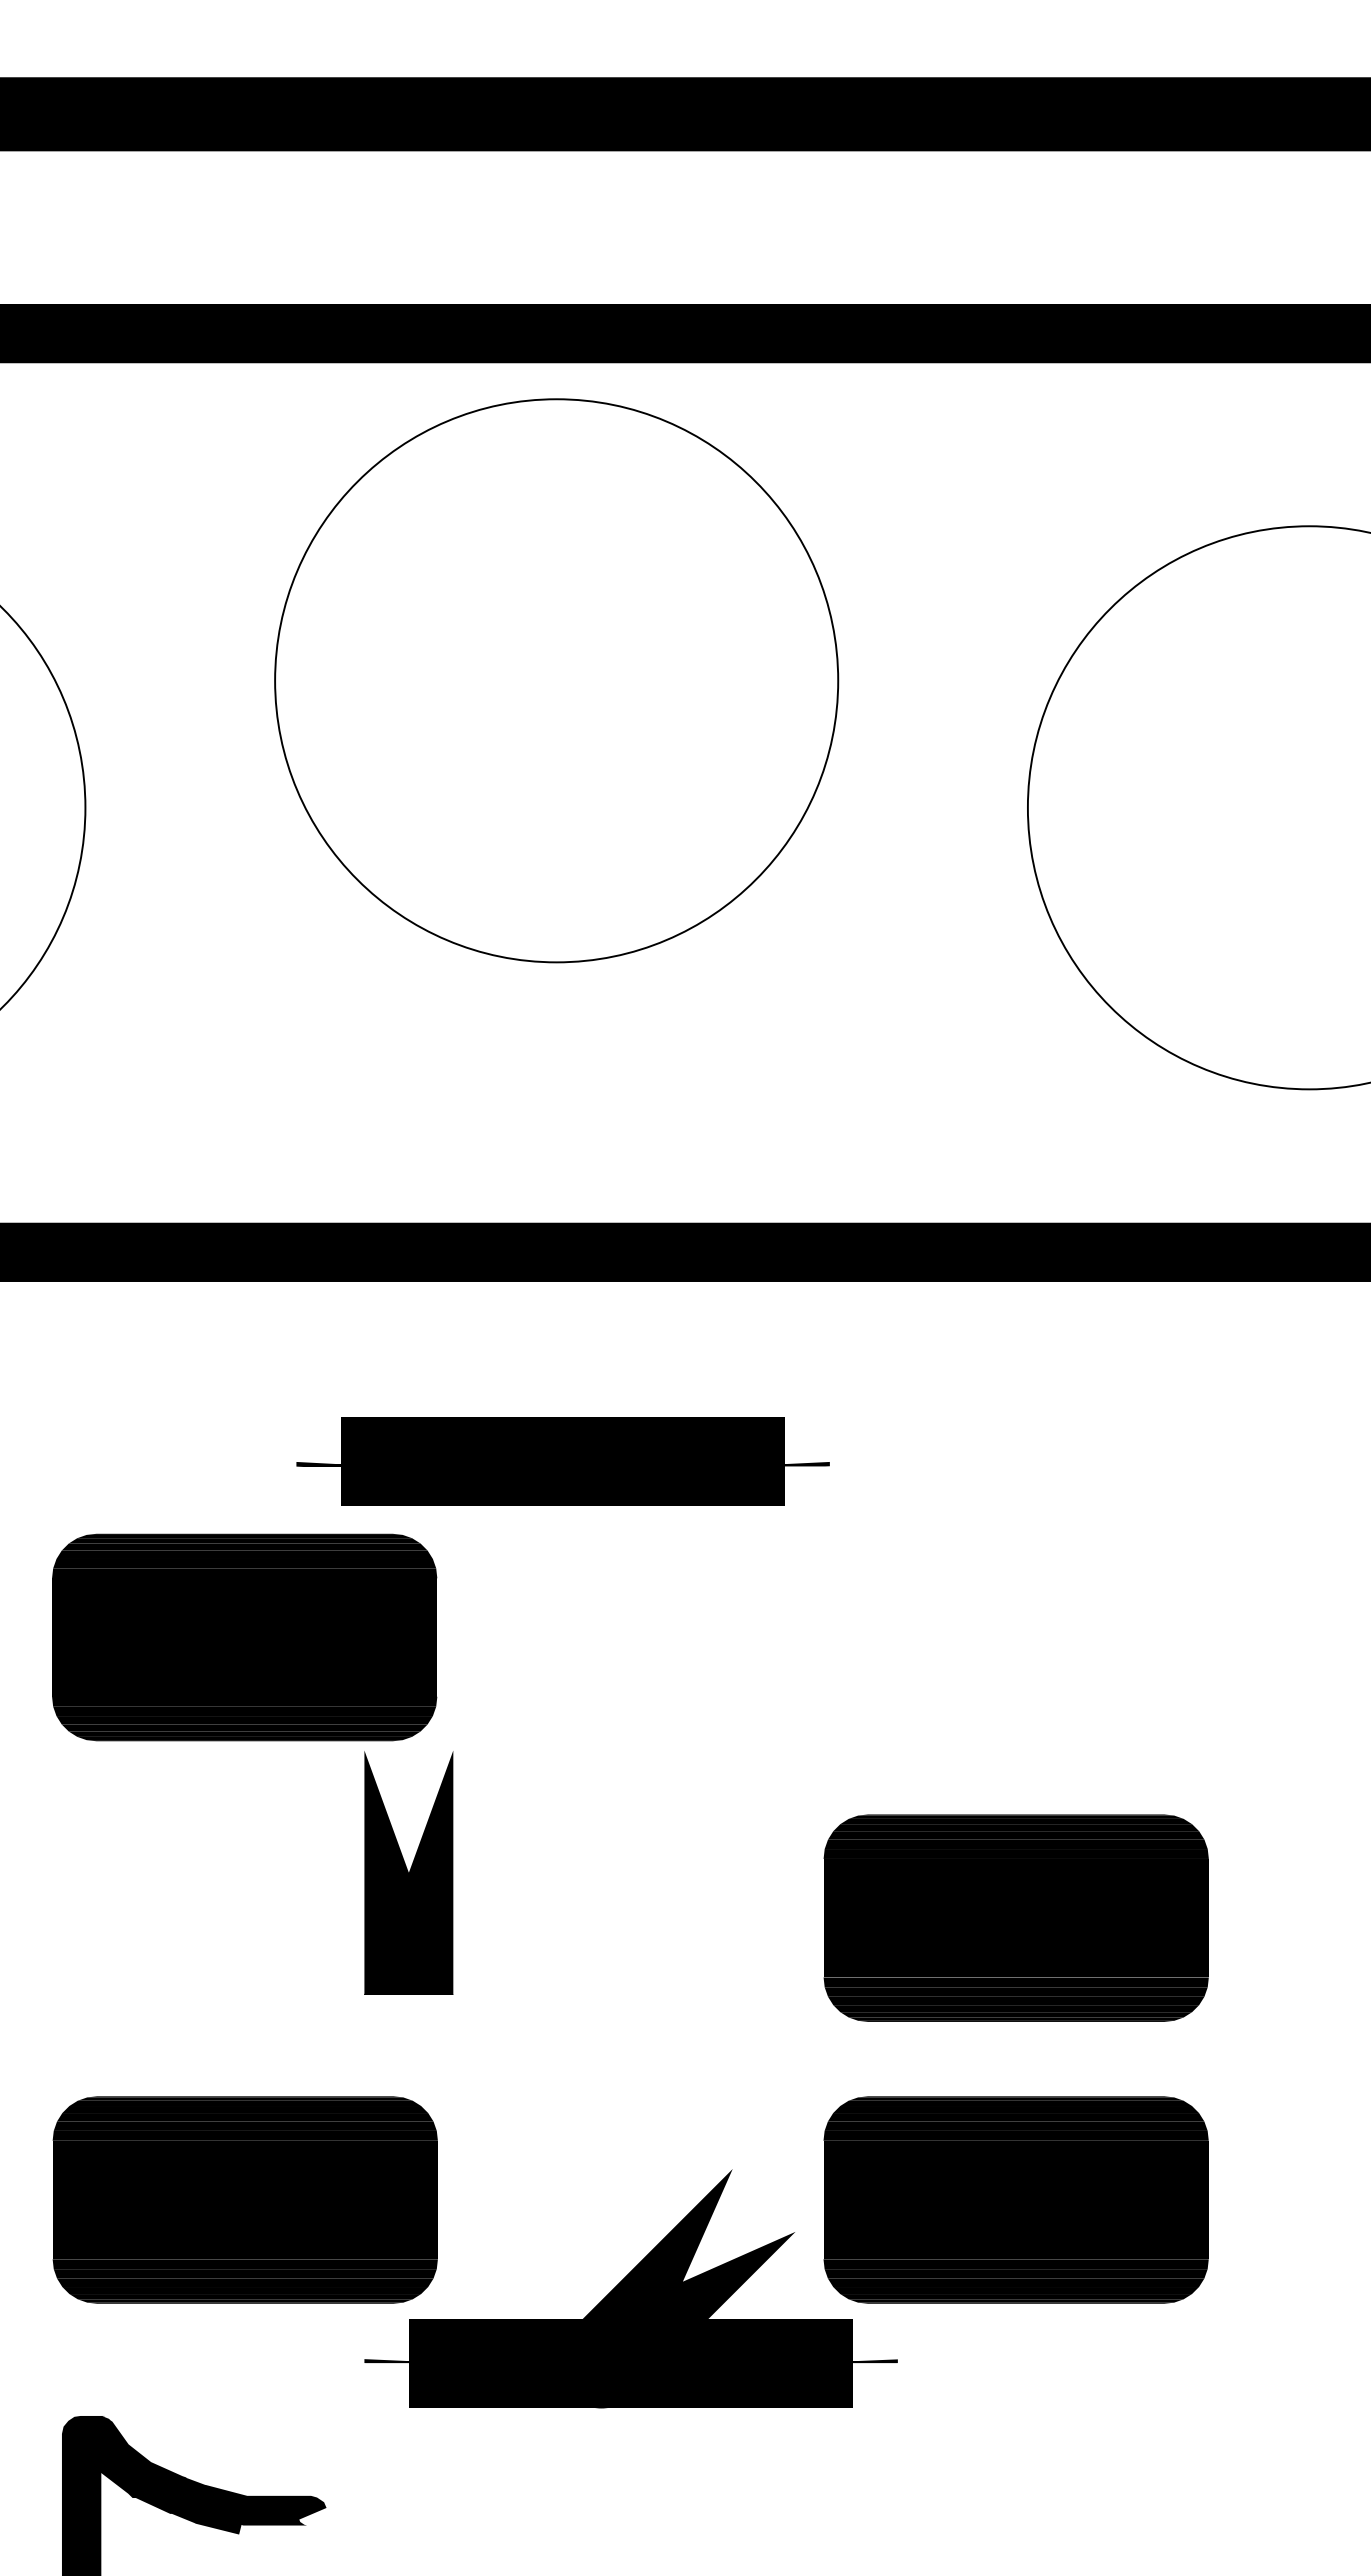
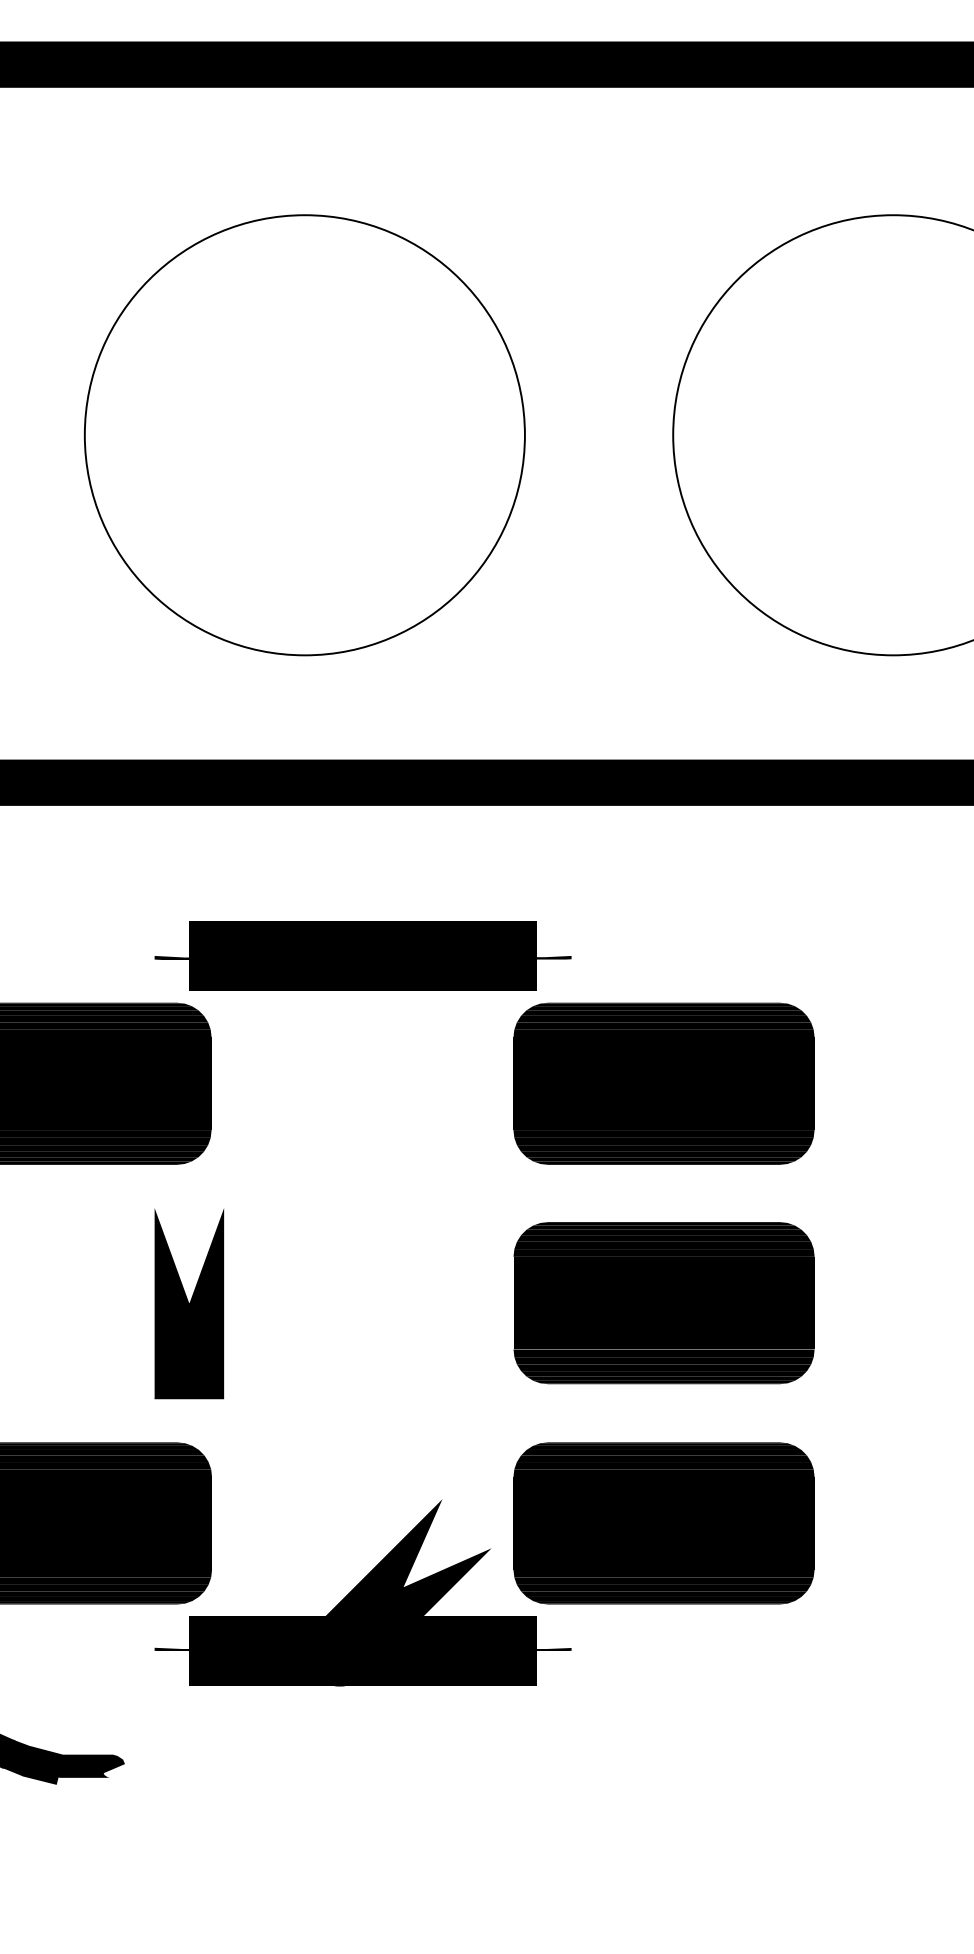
part: (556, 680) -> (304, 435), moved
part: (562, 1461) -> (362, 955), moved
part: (1015, 1637) -> (663, 1083), added
part: (408, 1872) -> (189, 1303), moved

